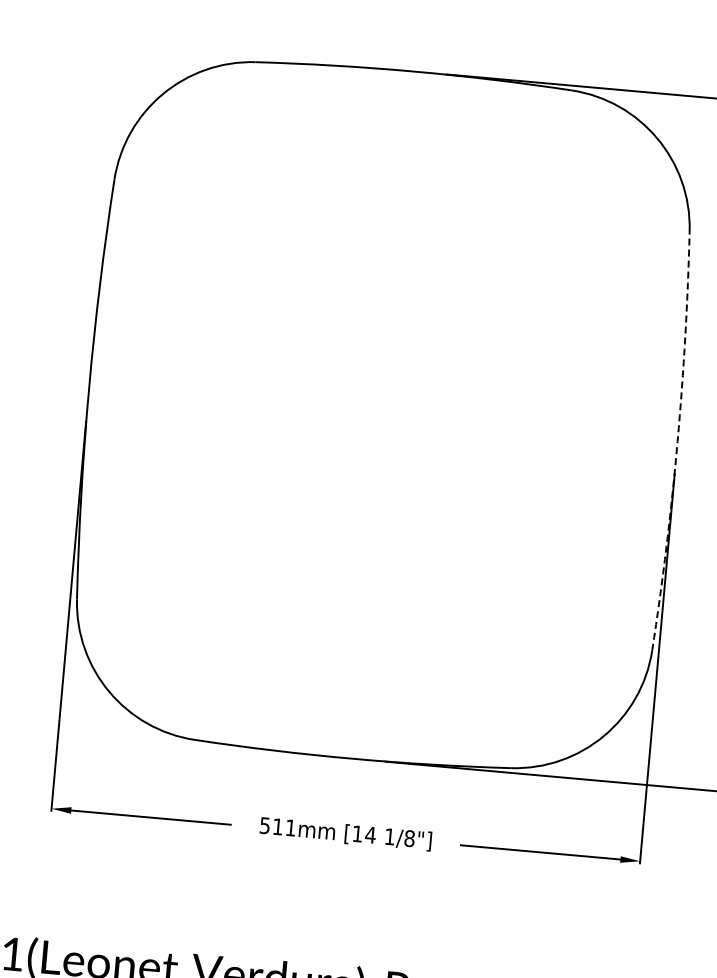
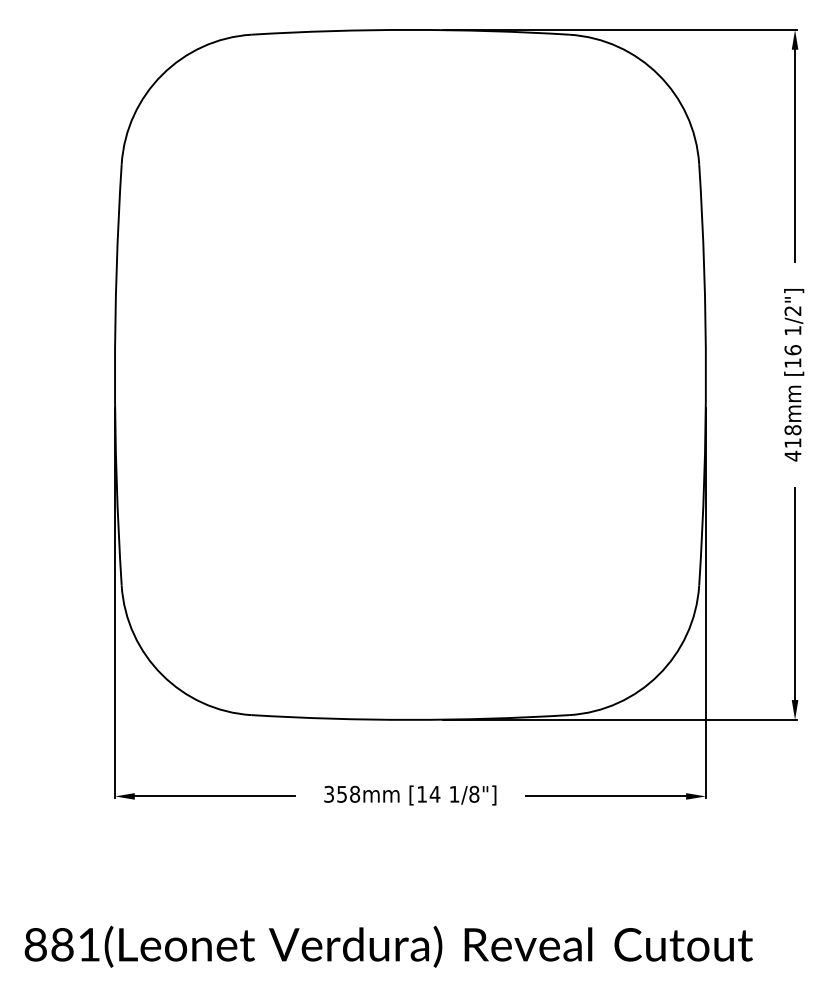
arc: (677, 440) -> (705, 374), dashed -> solid
text: (278, 826) -> (342, 793), 511mm -> 358mm

